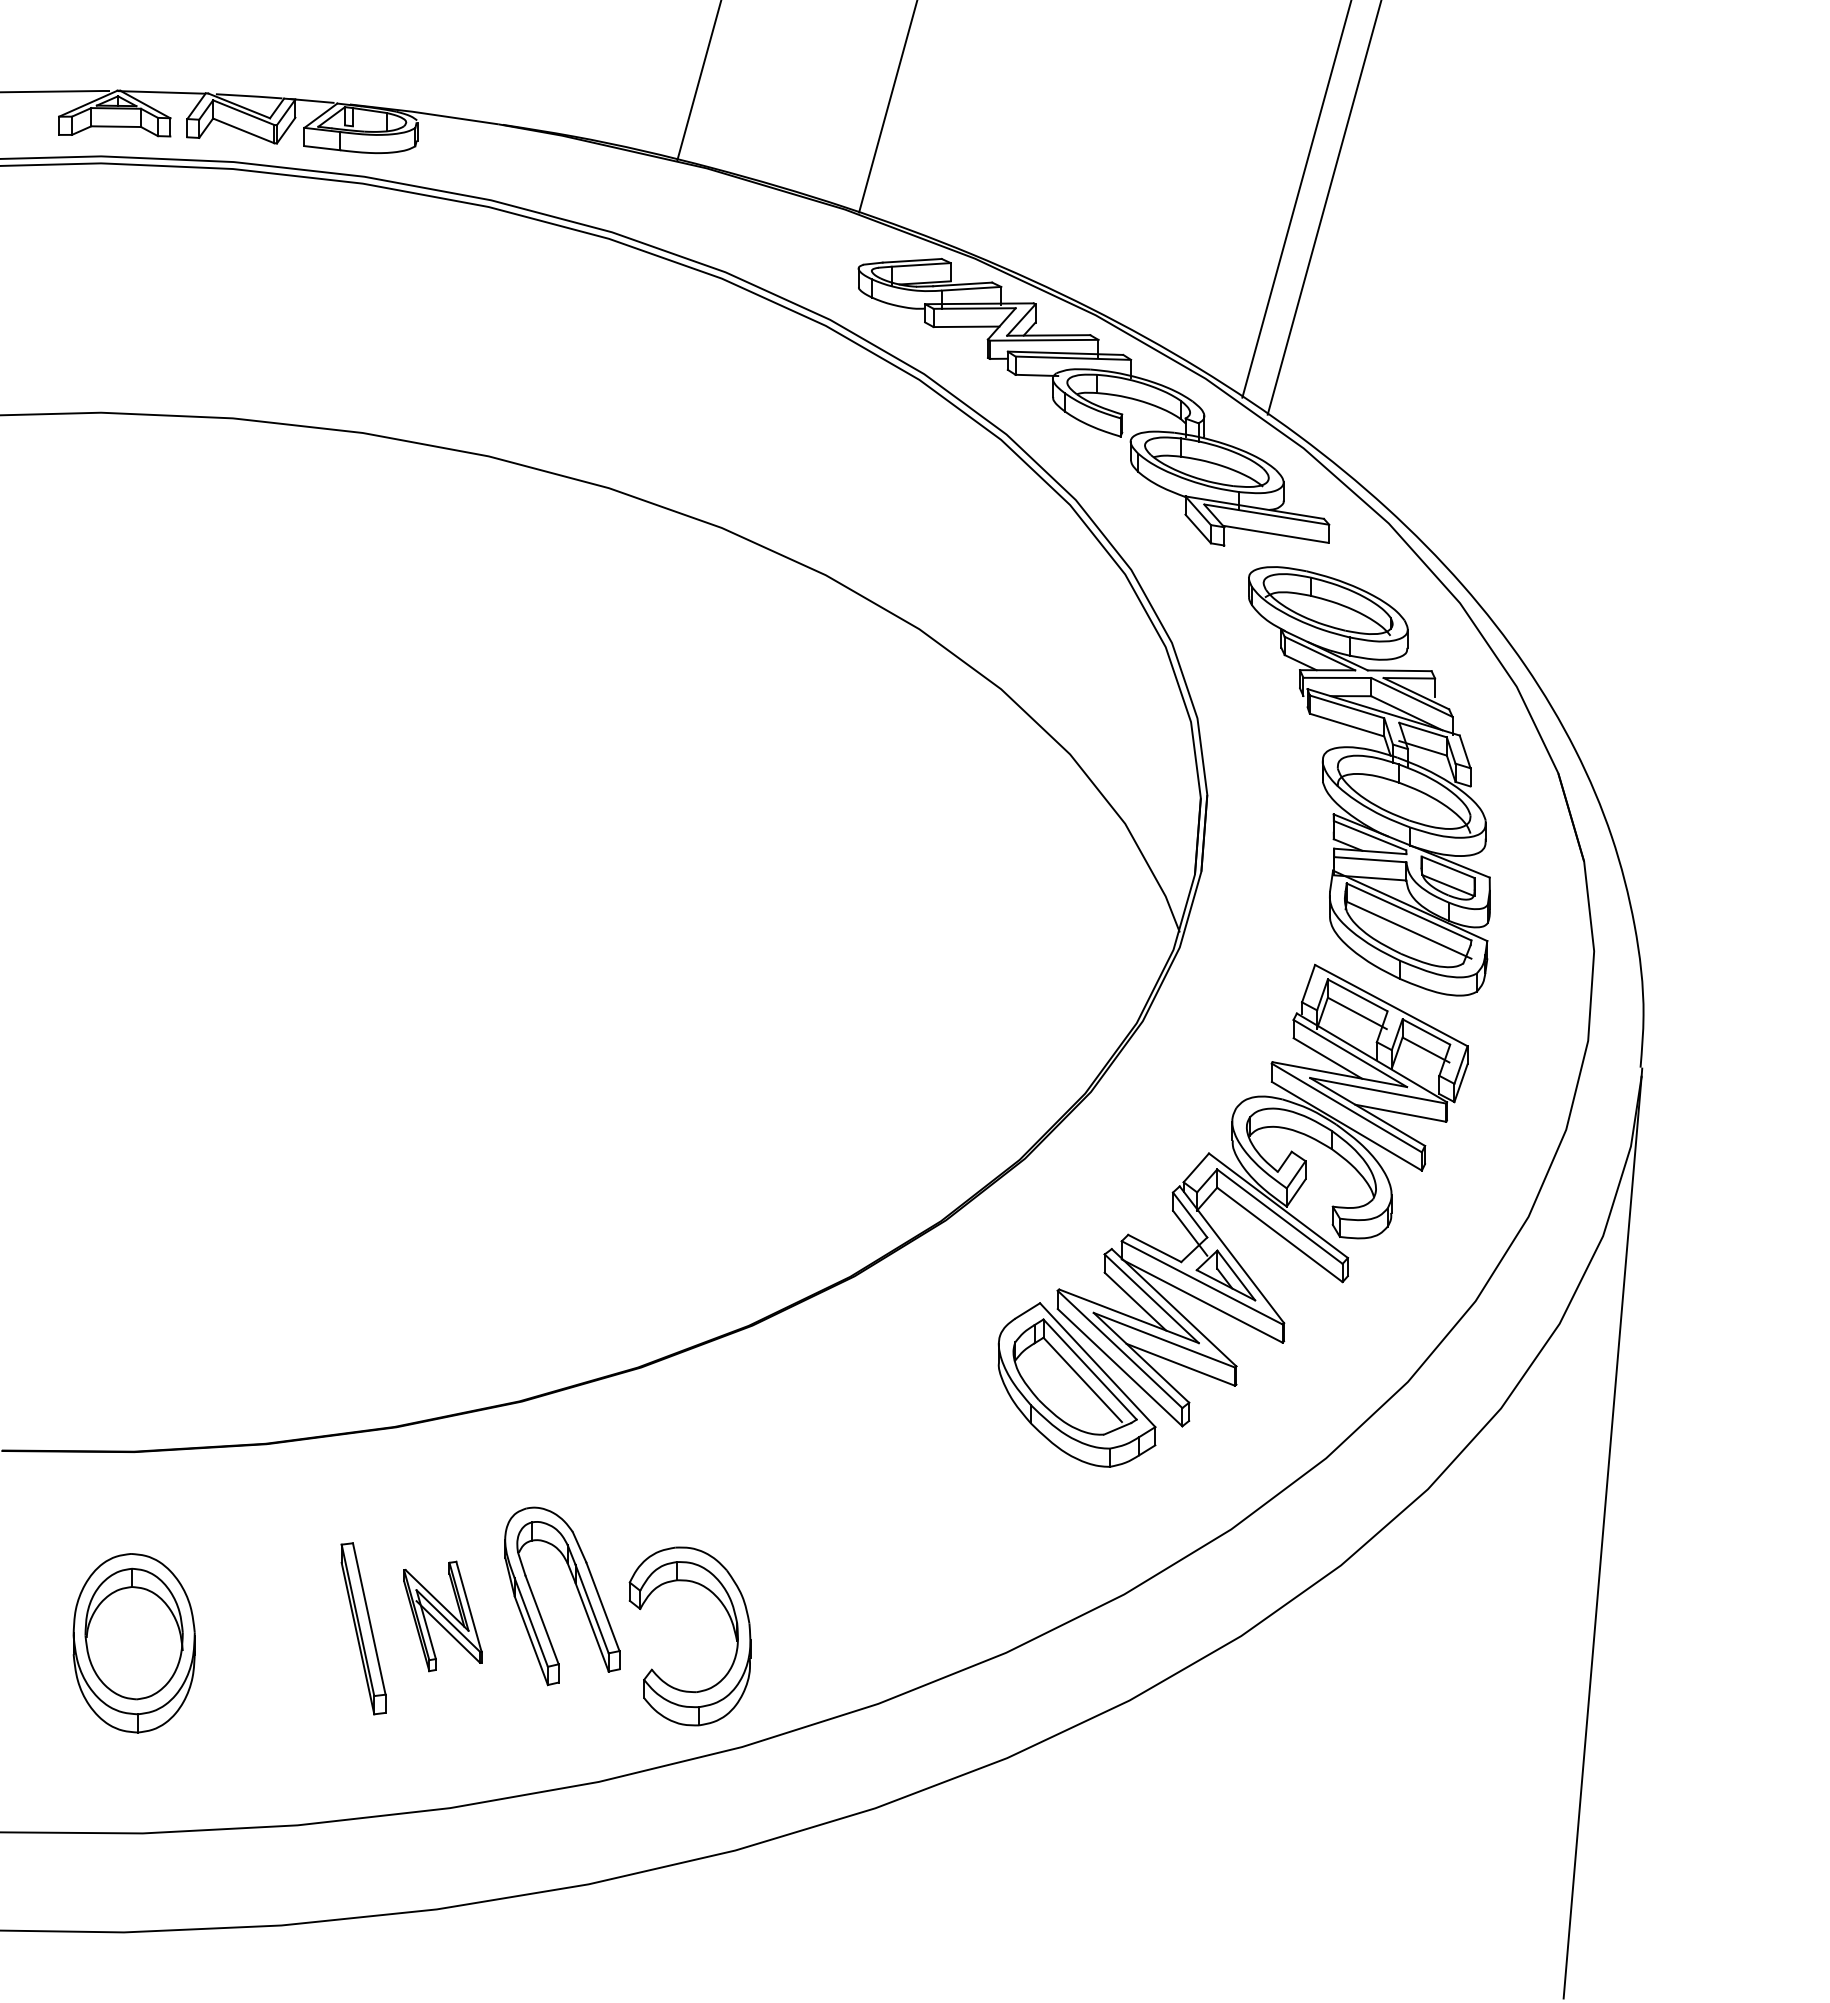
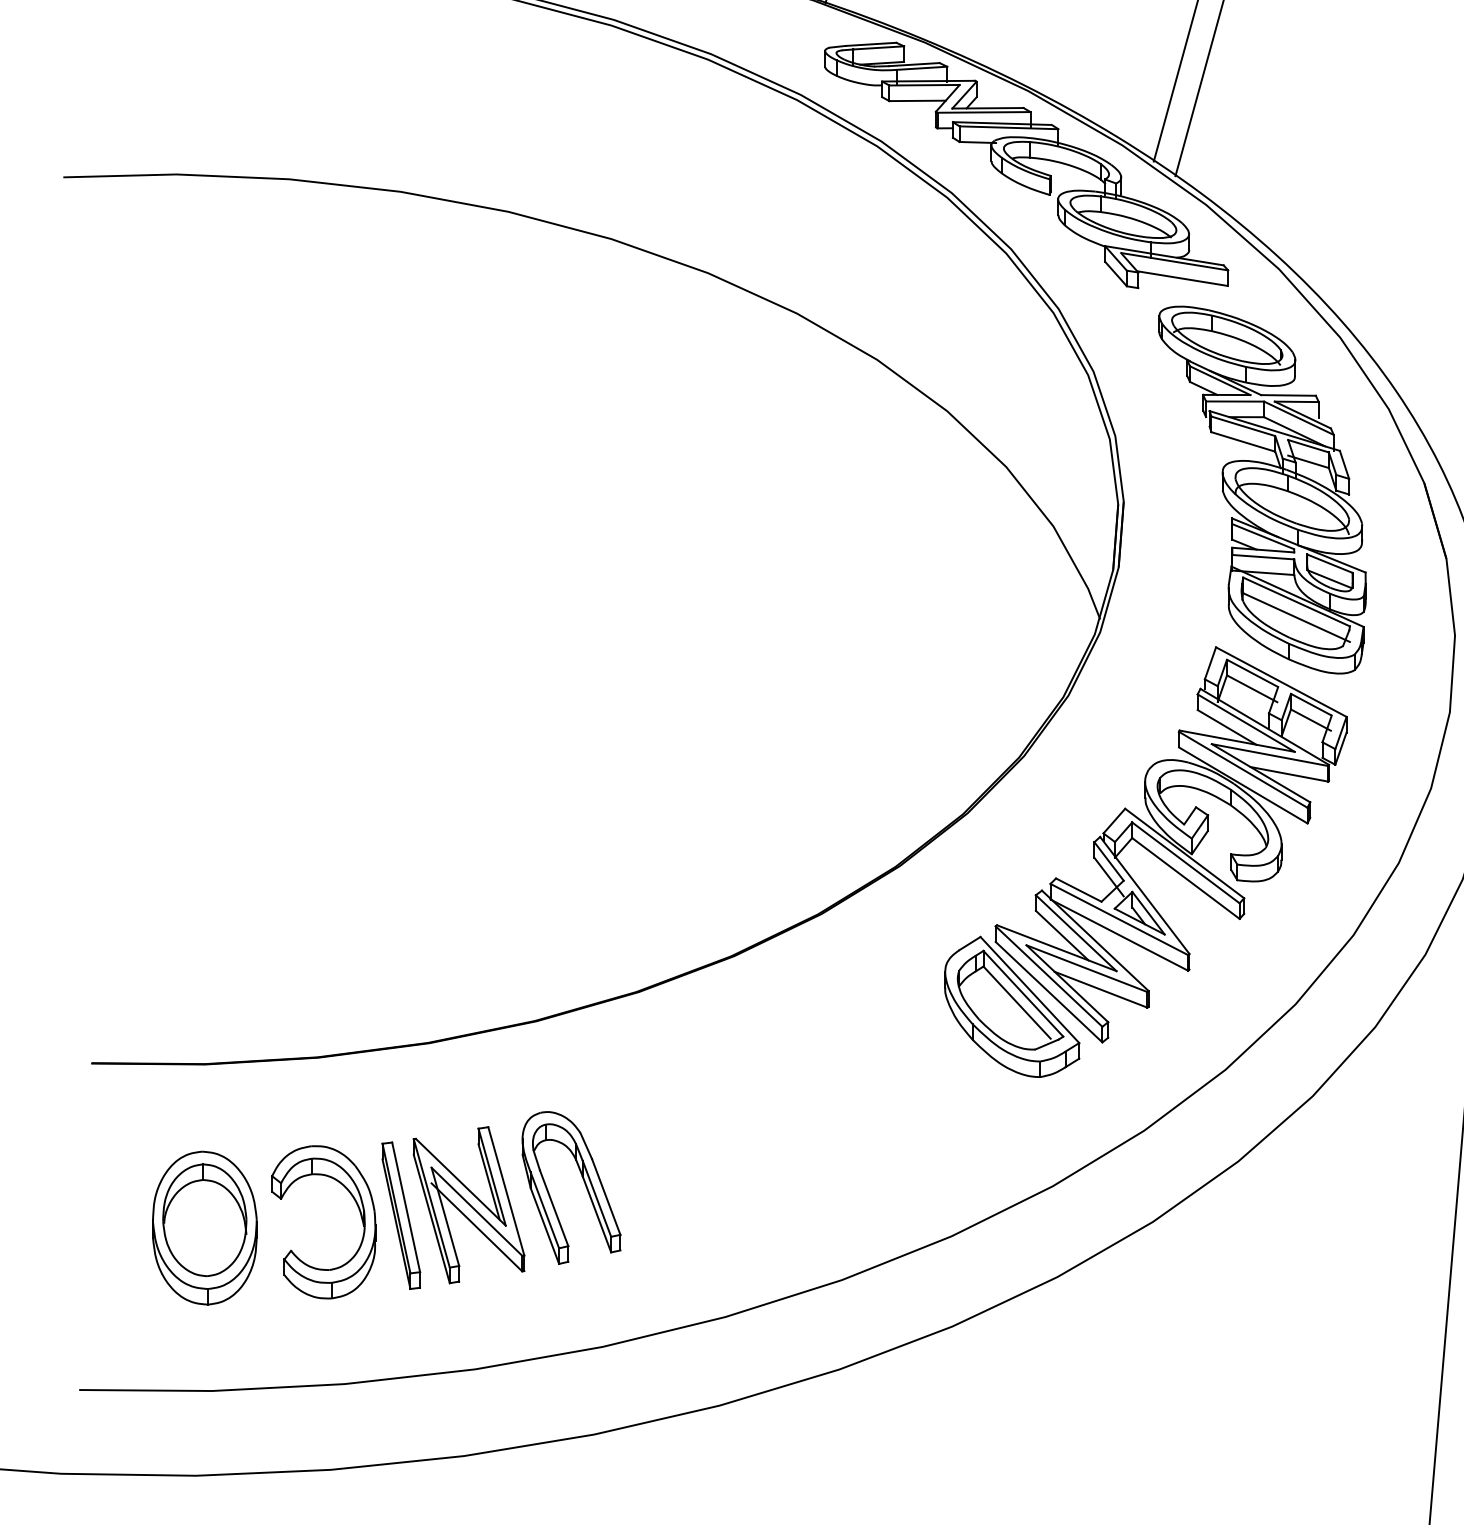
part: (442, 1616) -> (468, 1205), size x1.67
part: (728, 1616) -> (356, 1205), moved

